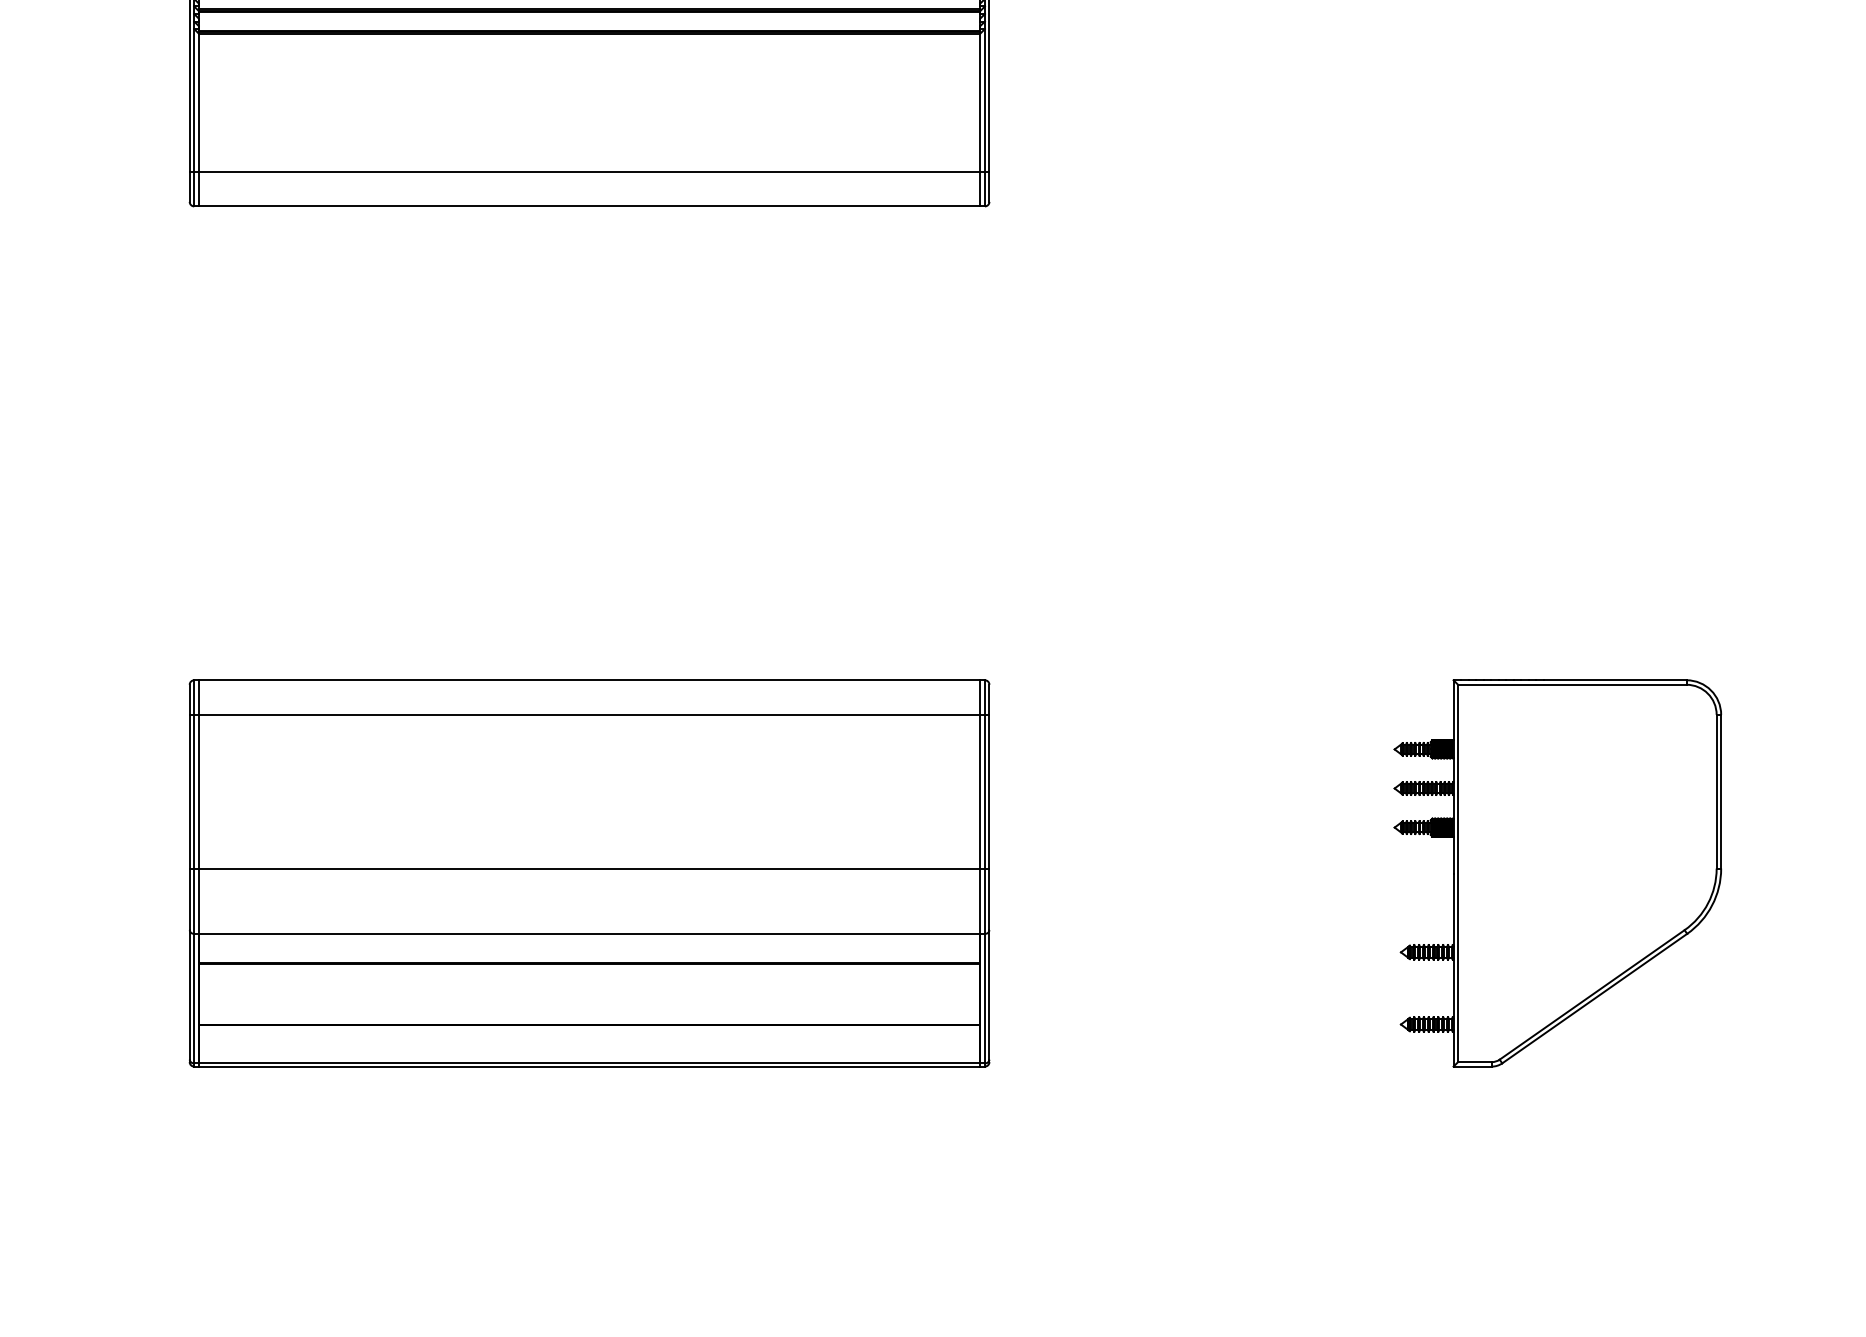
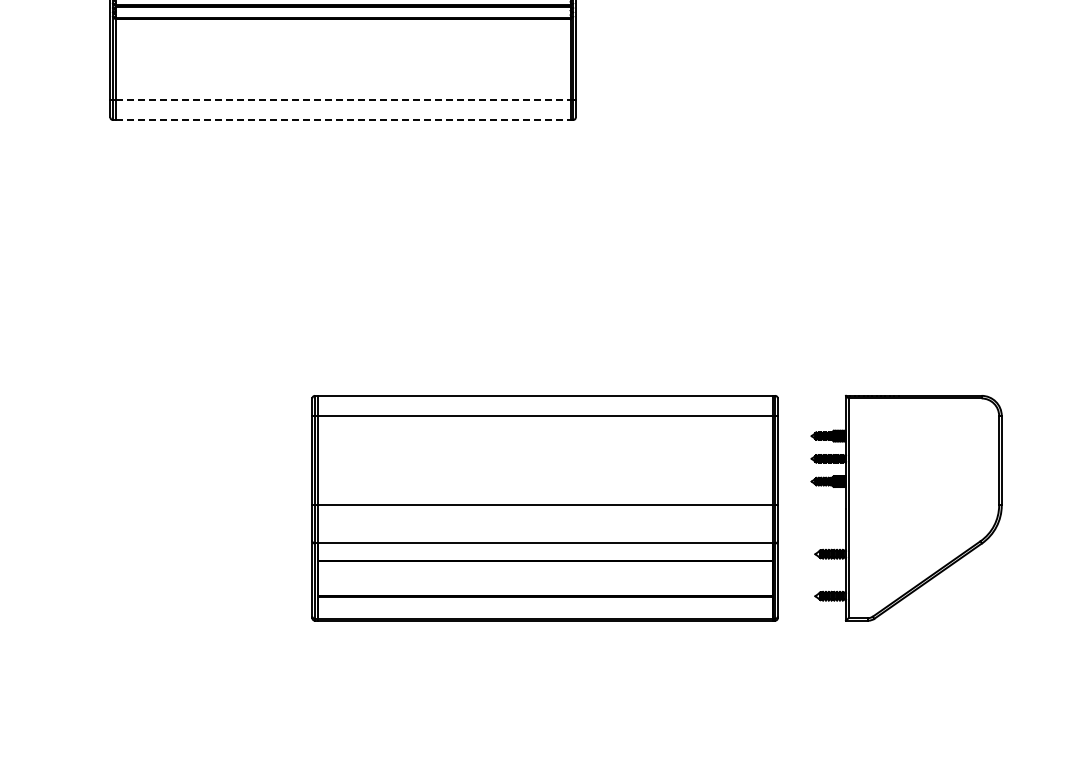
line: (590, 171) -> (343, 99), solid -> dashed
line: (590, 207) -> (343, 120), solid -> dashed
part: (588, 873) -> (544, 508), moved

